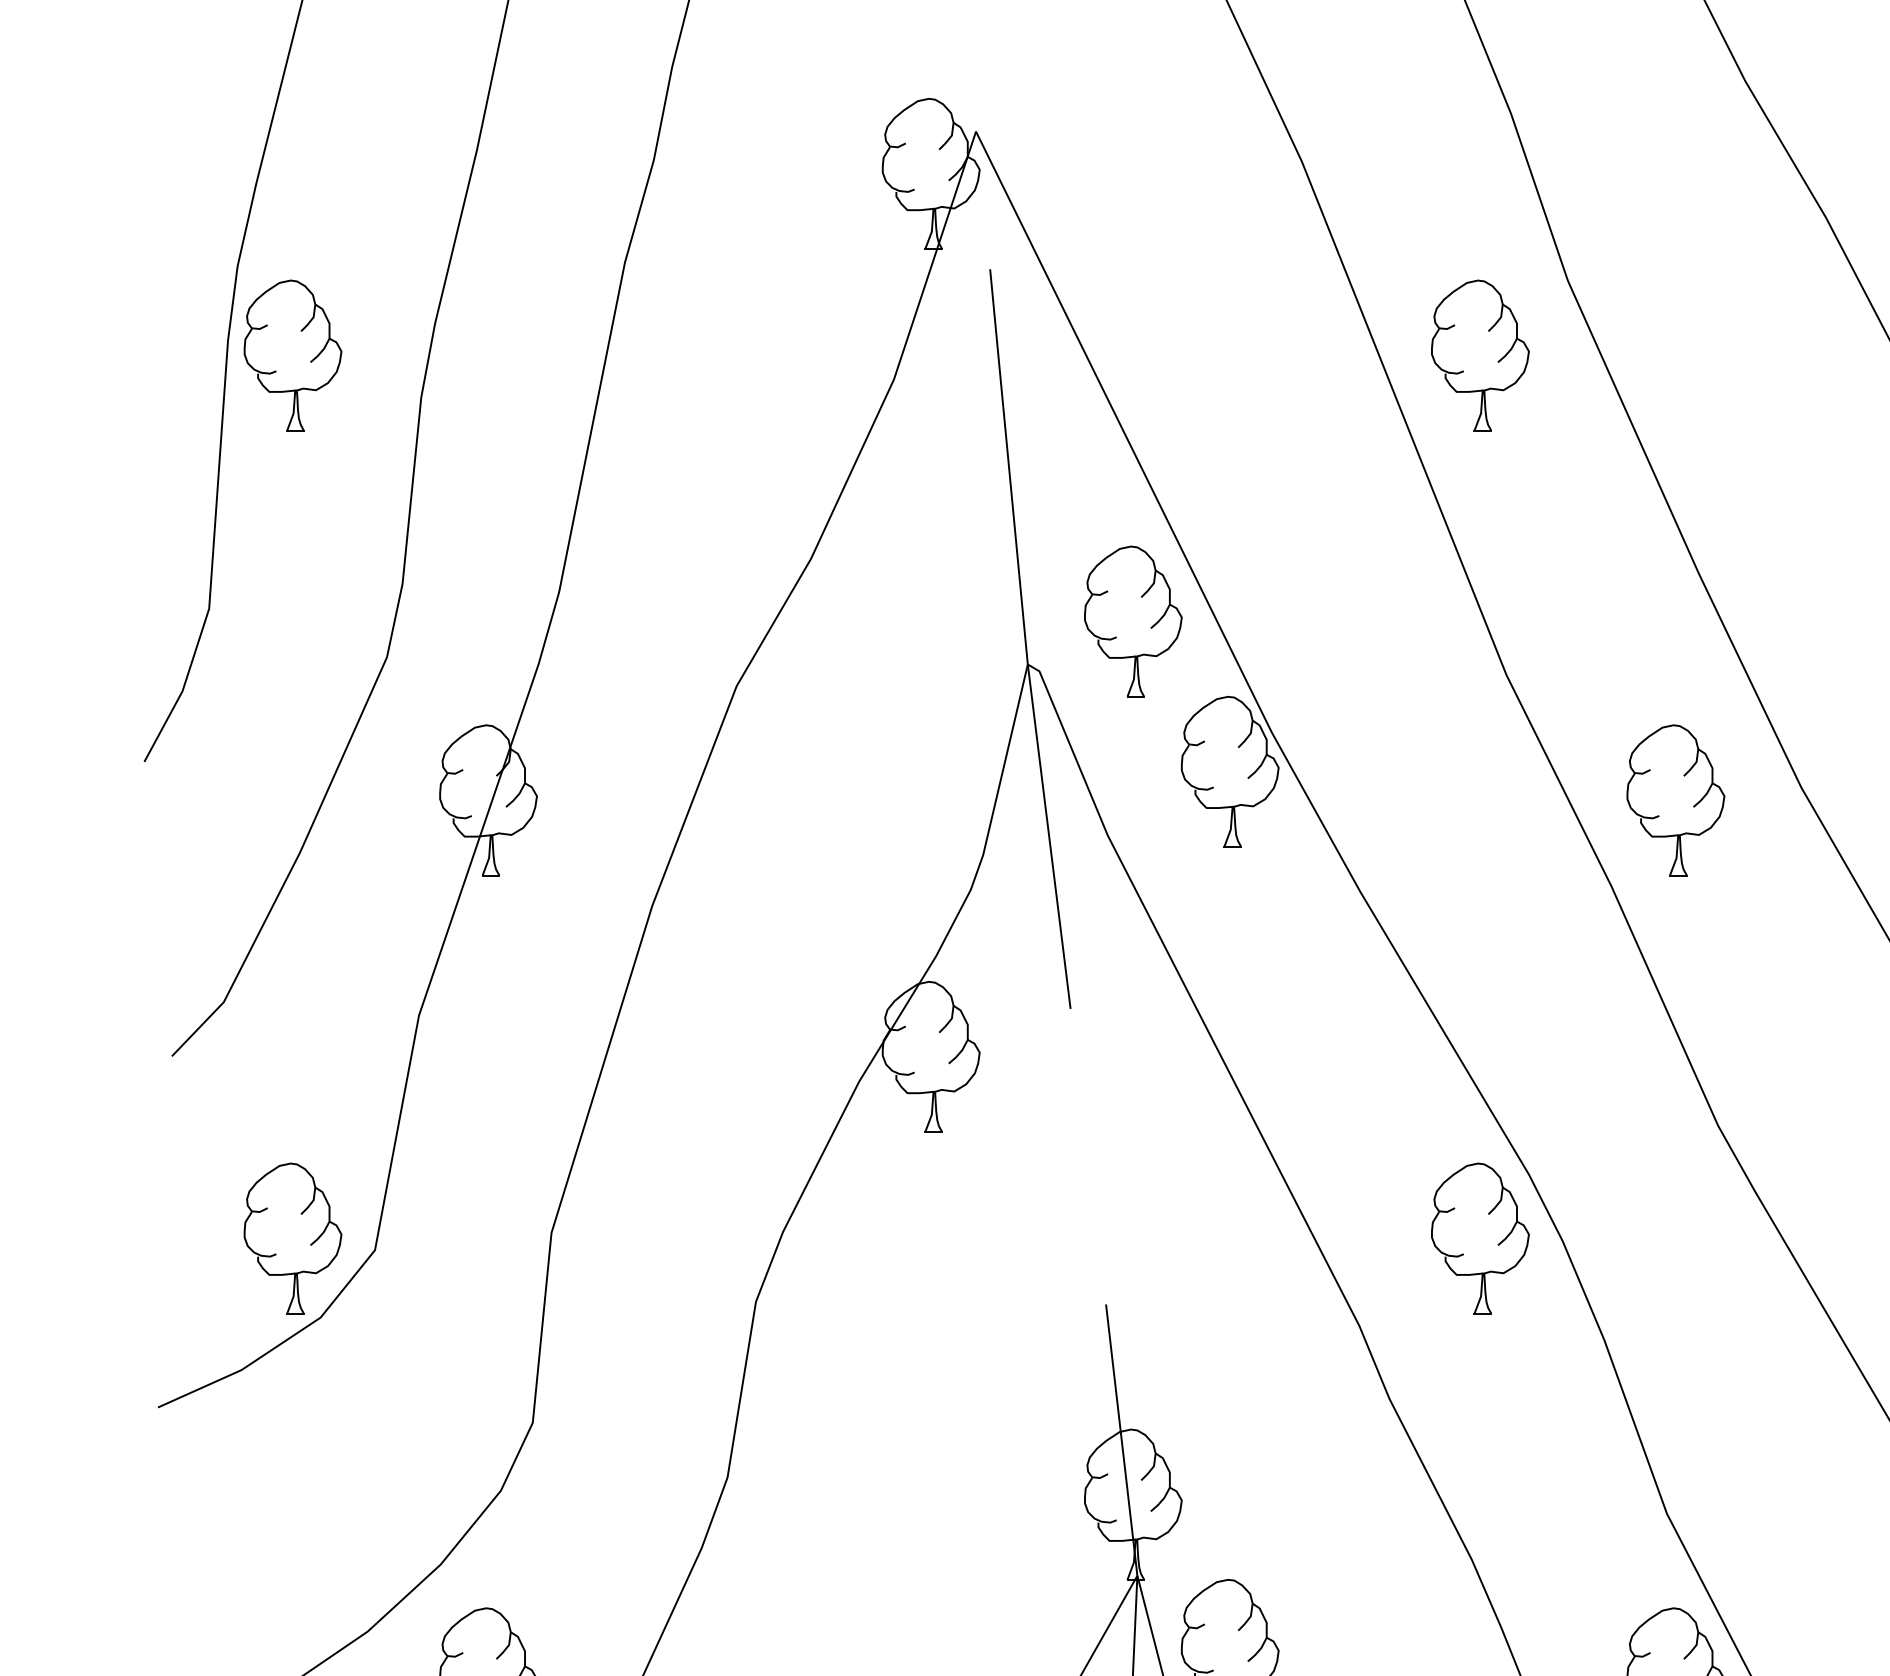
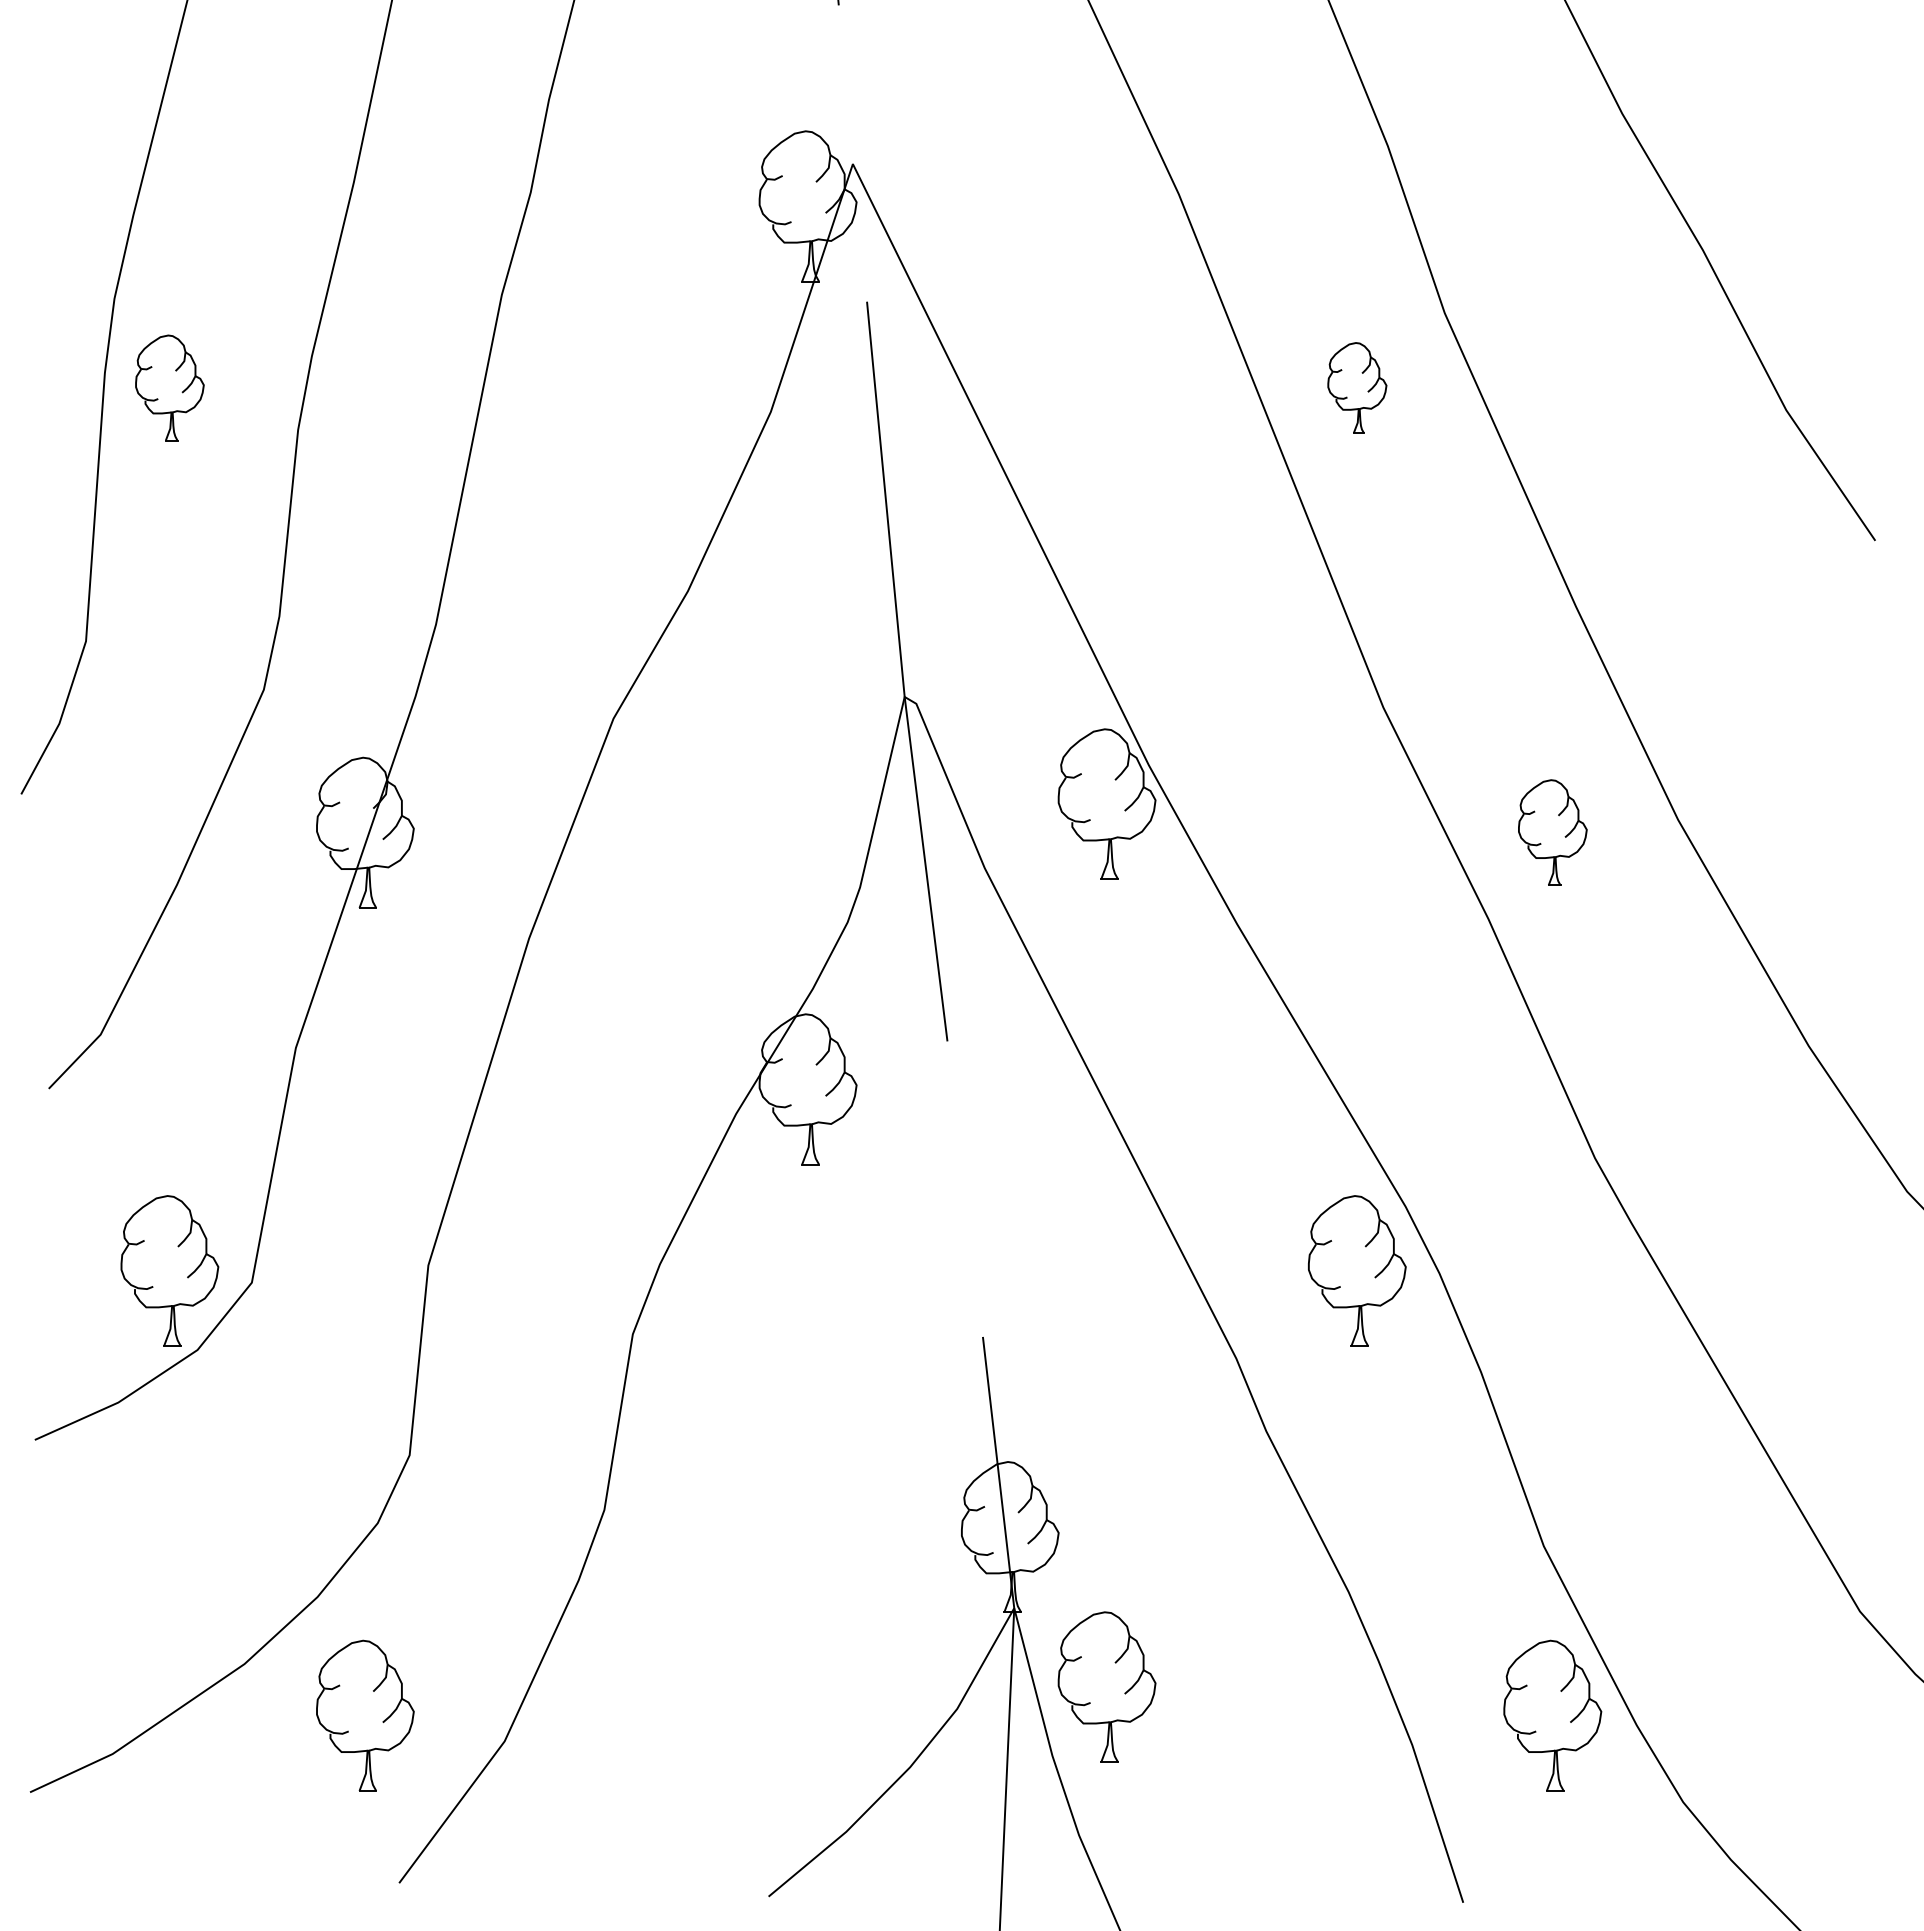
part: (292, 355) -> (169, 387), size x0.7
part: (1480, 355) -> (1357, 387), size x0.6
part: (1133, 621) -> (1010, 653), removed
part: (1675, 800) -> (1552, 832), size x0.7

